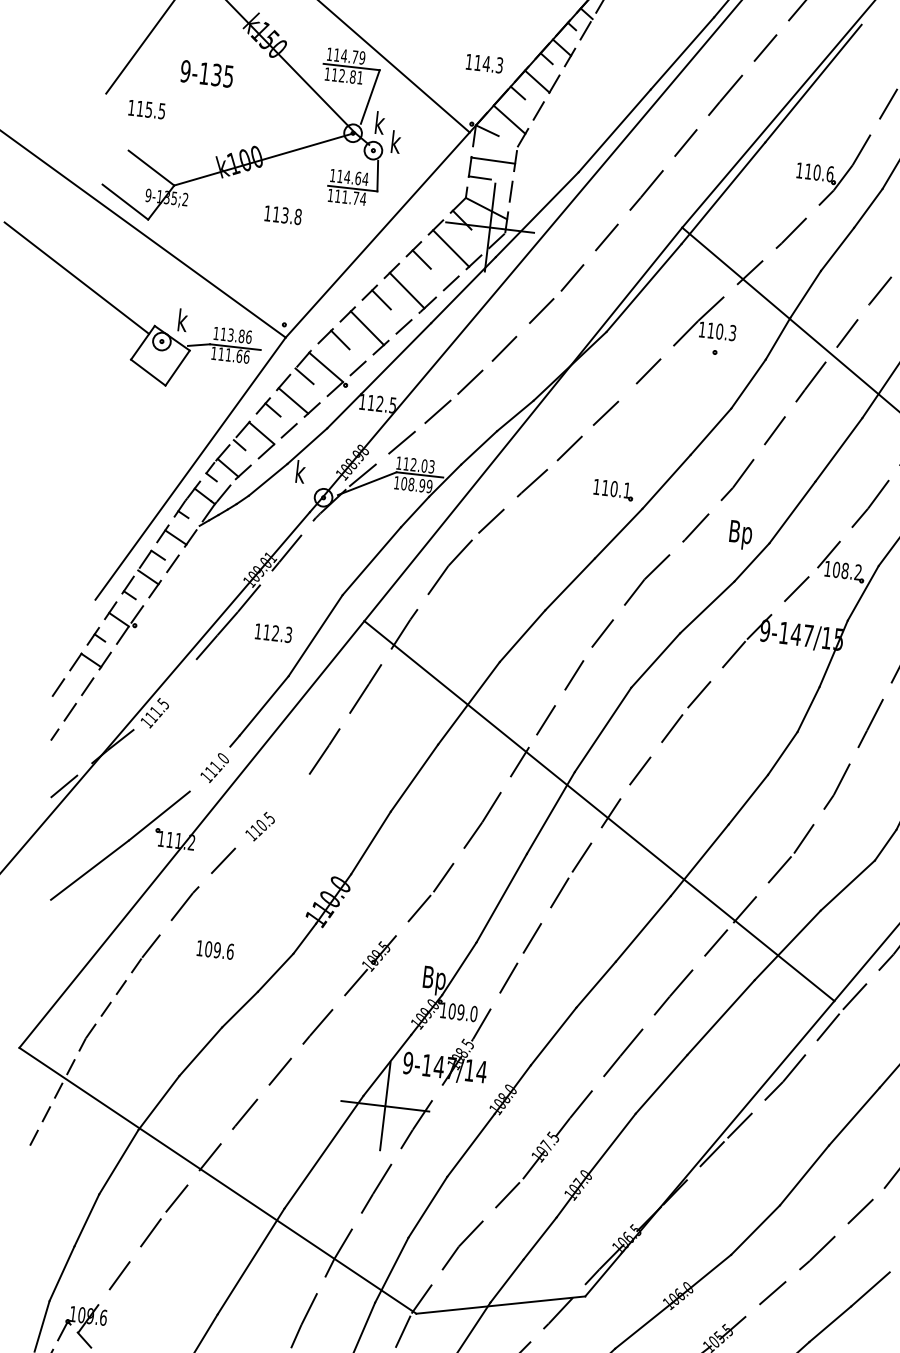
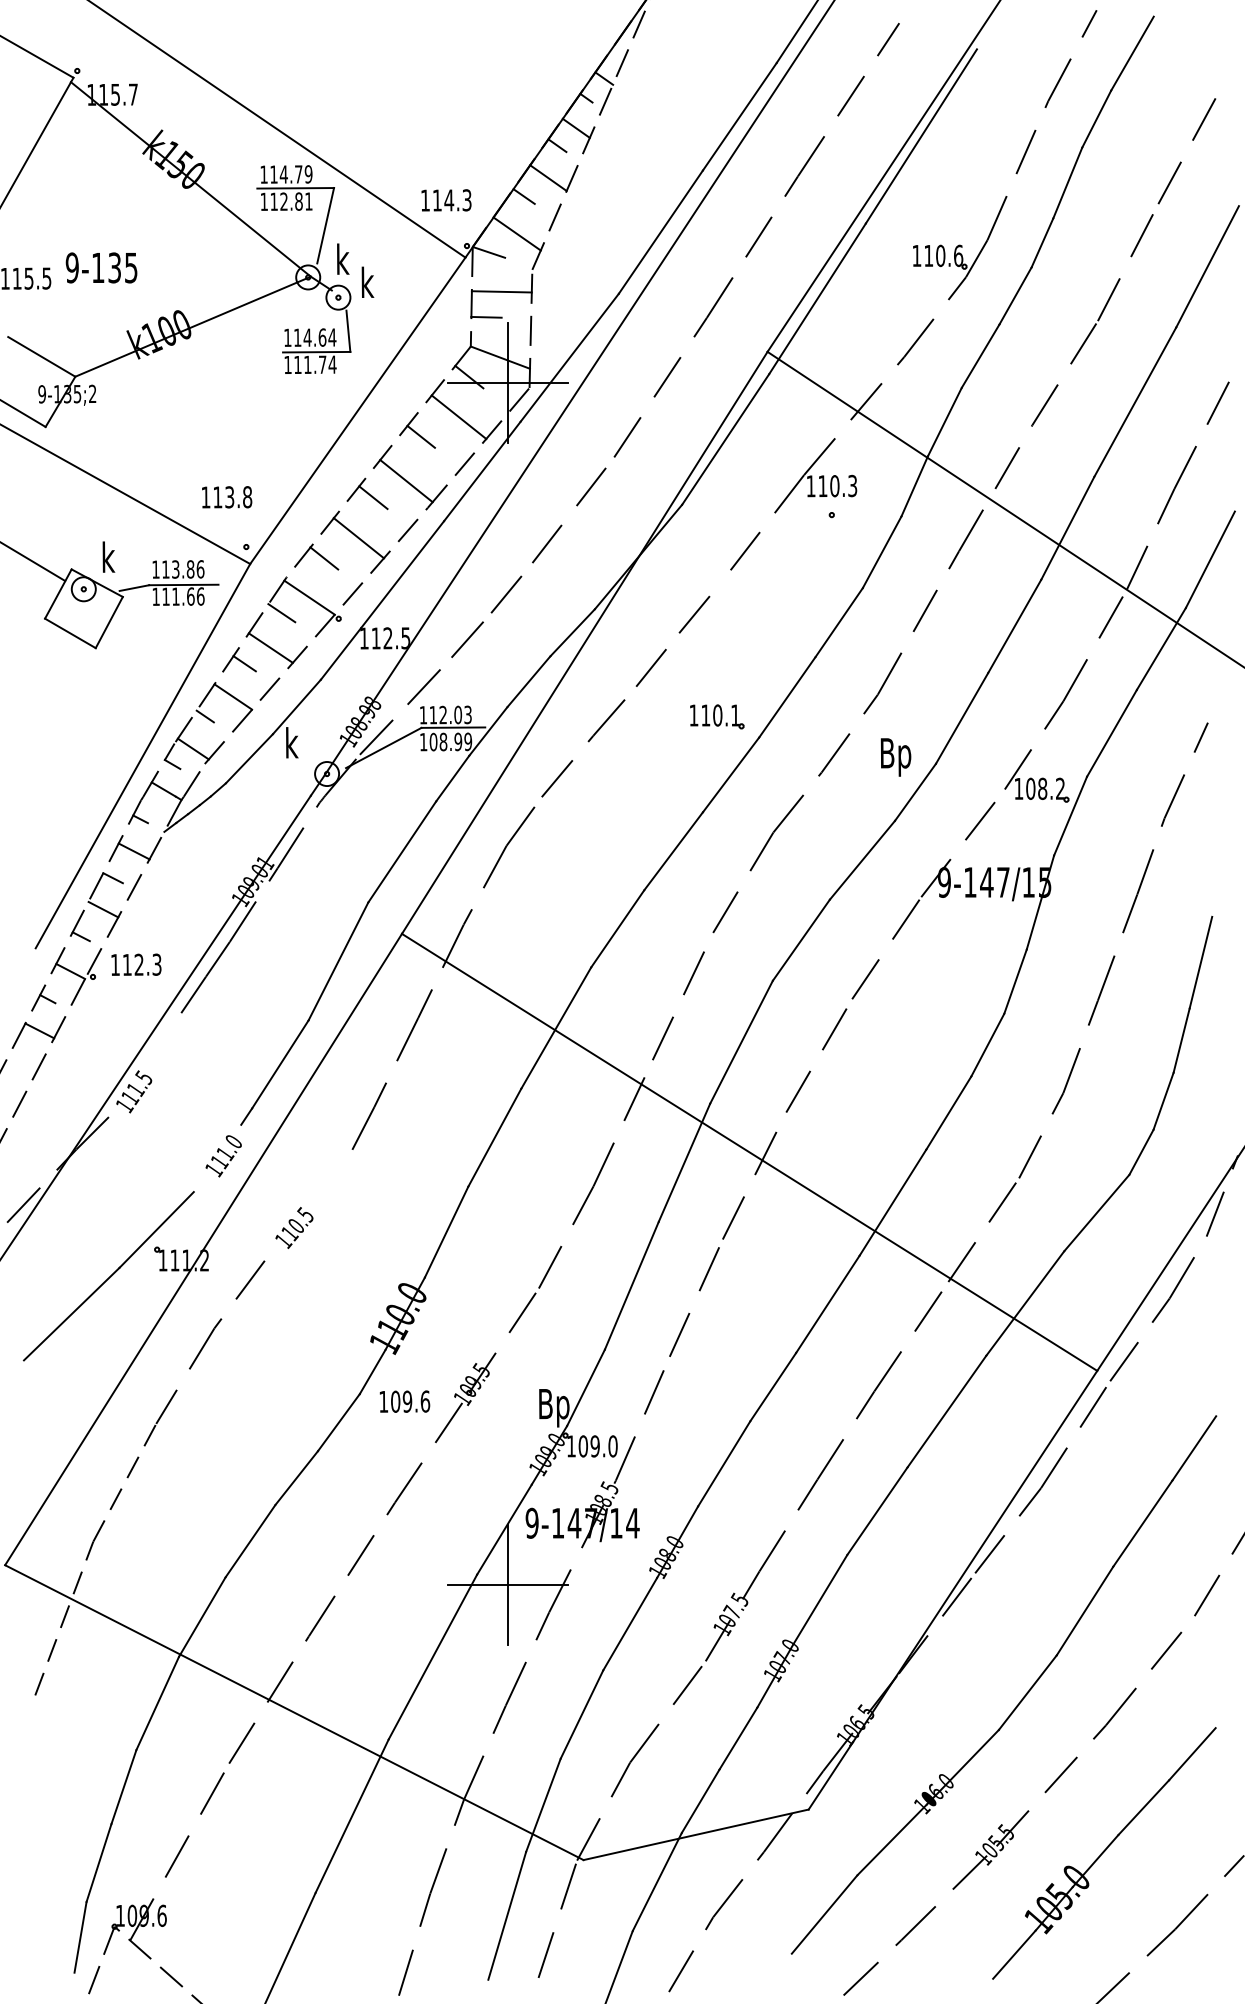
text: (484, 63) -> (446, 200), moved
text: (206, 73) -> (101, 267), moved
text: (283, 215) -> (227, 497), moved
text: (273, 632) -> (136, 964), moved
text: (215, 949) -> (404, 1401), moved

